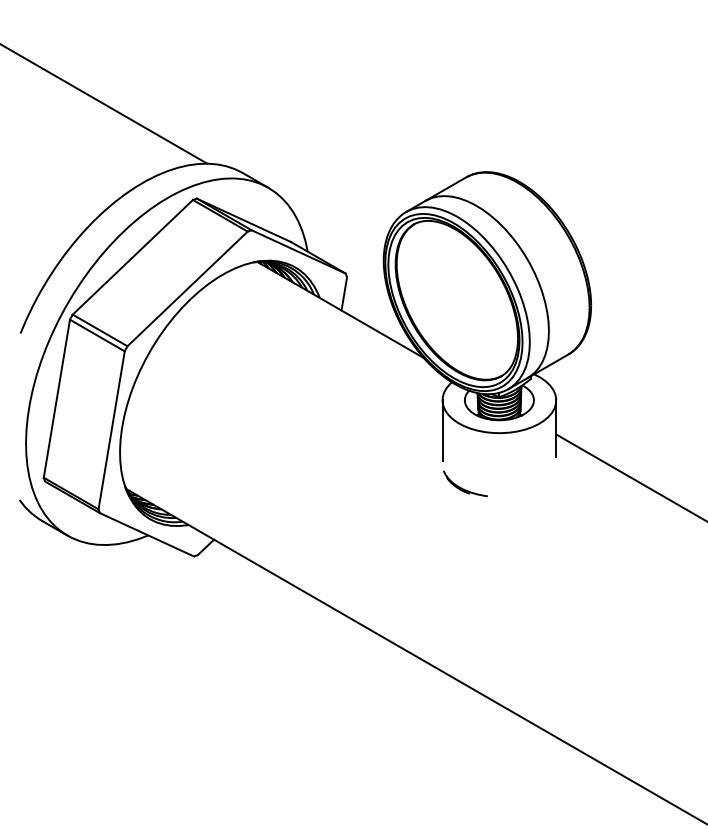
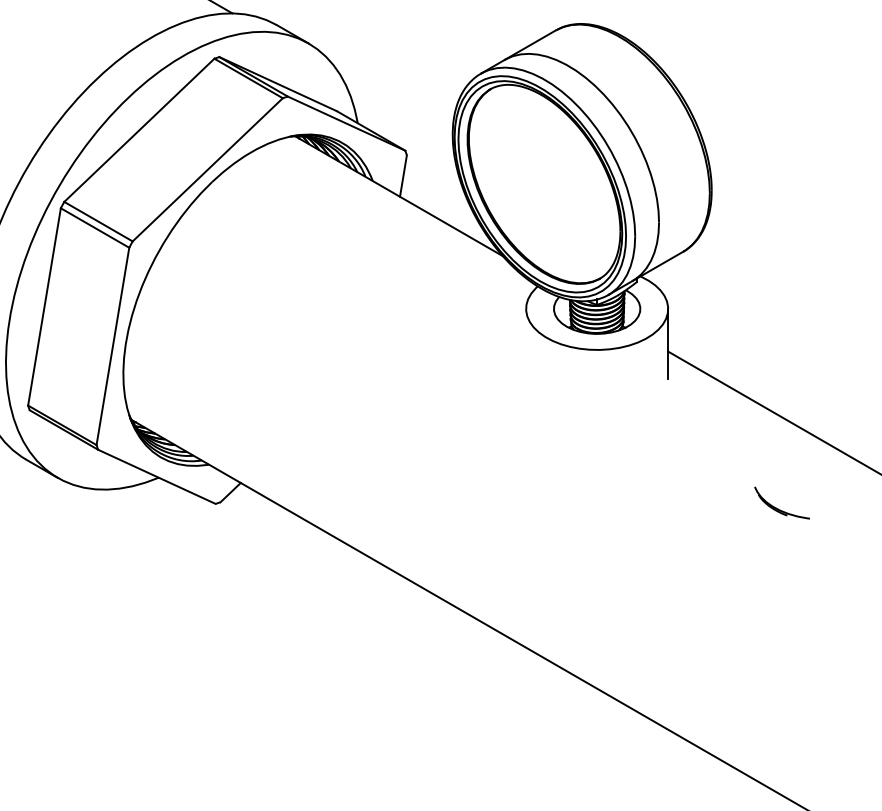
line: (442, 430) -> (526, 346), removed
part: (465, 483) -> (782, 502), moved

